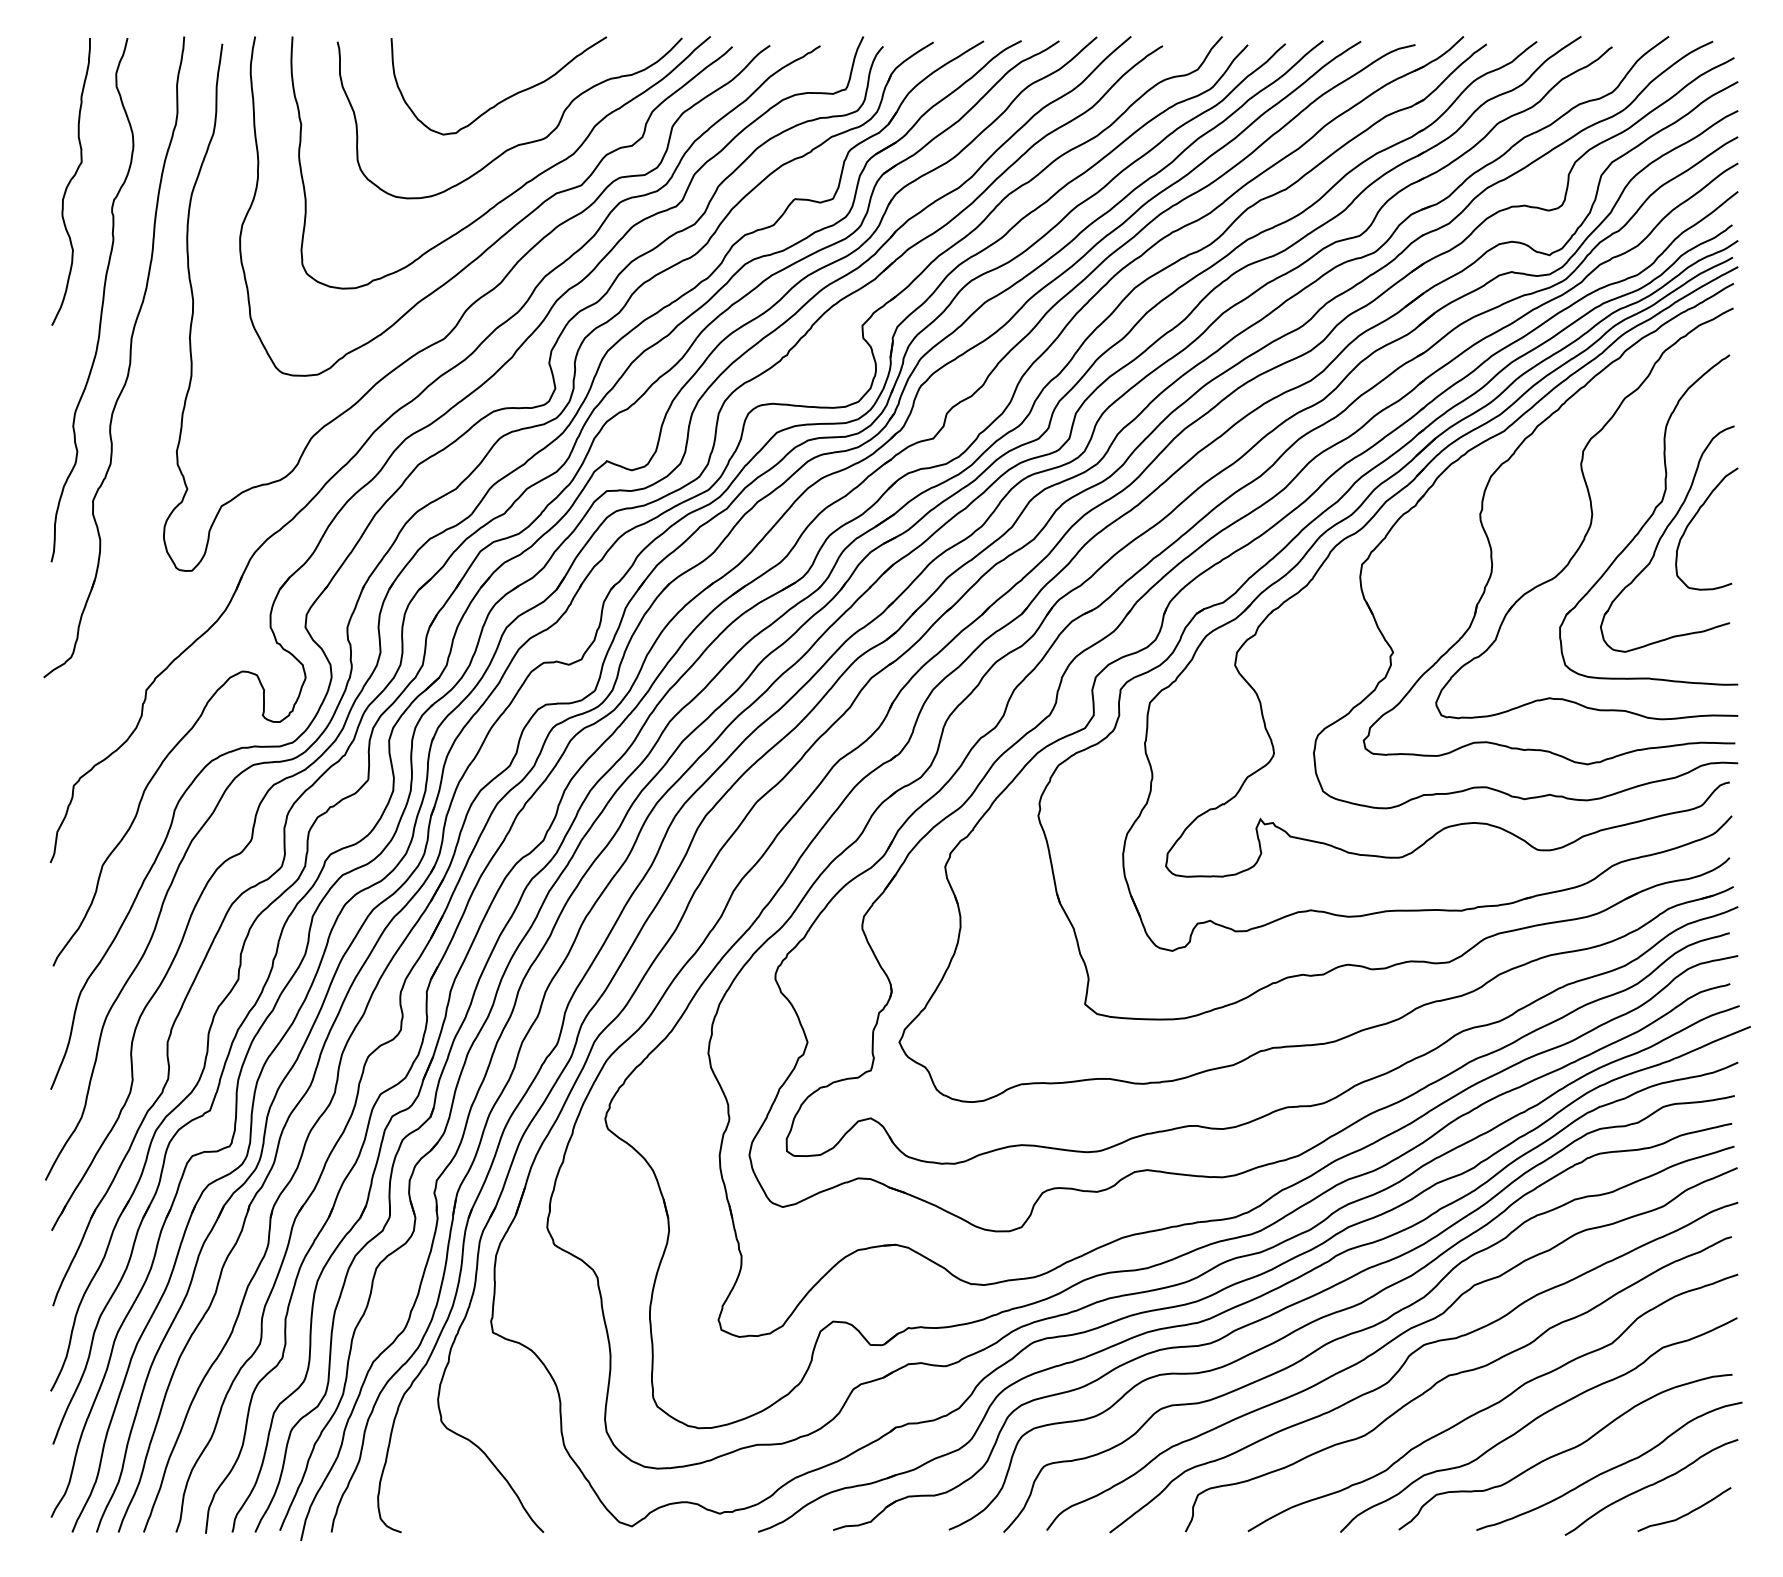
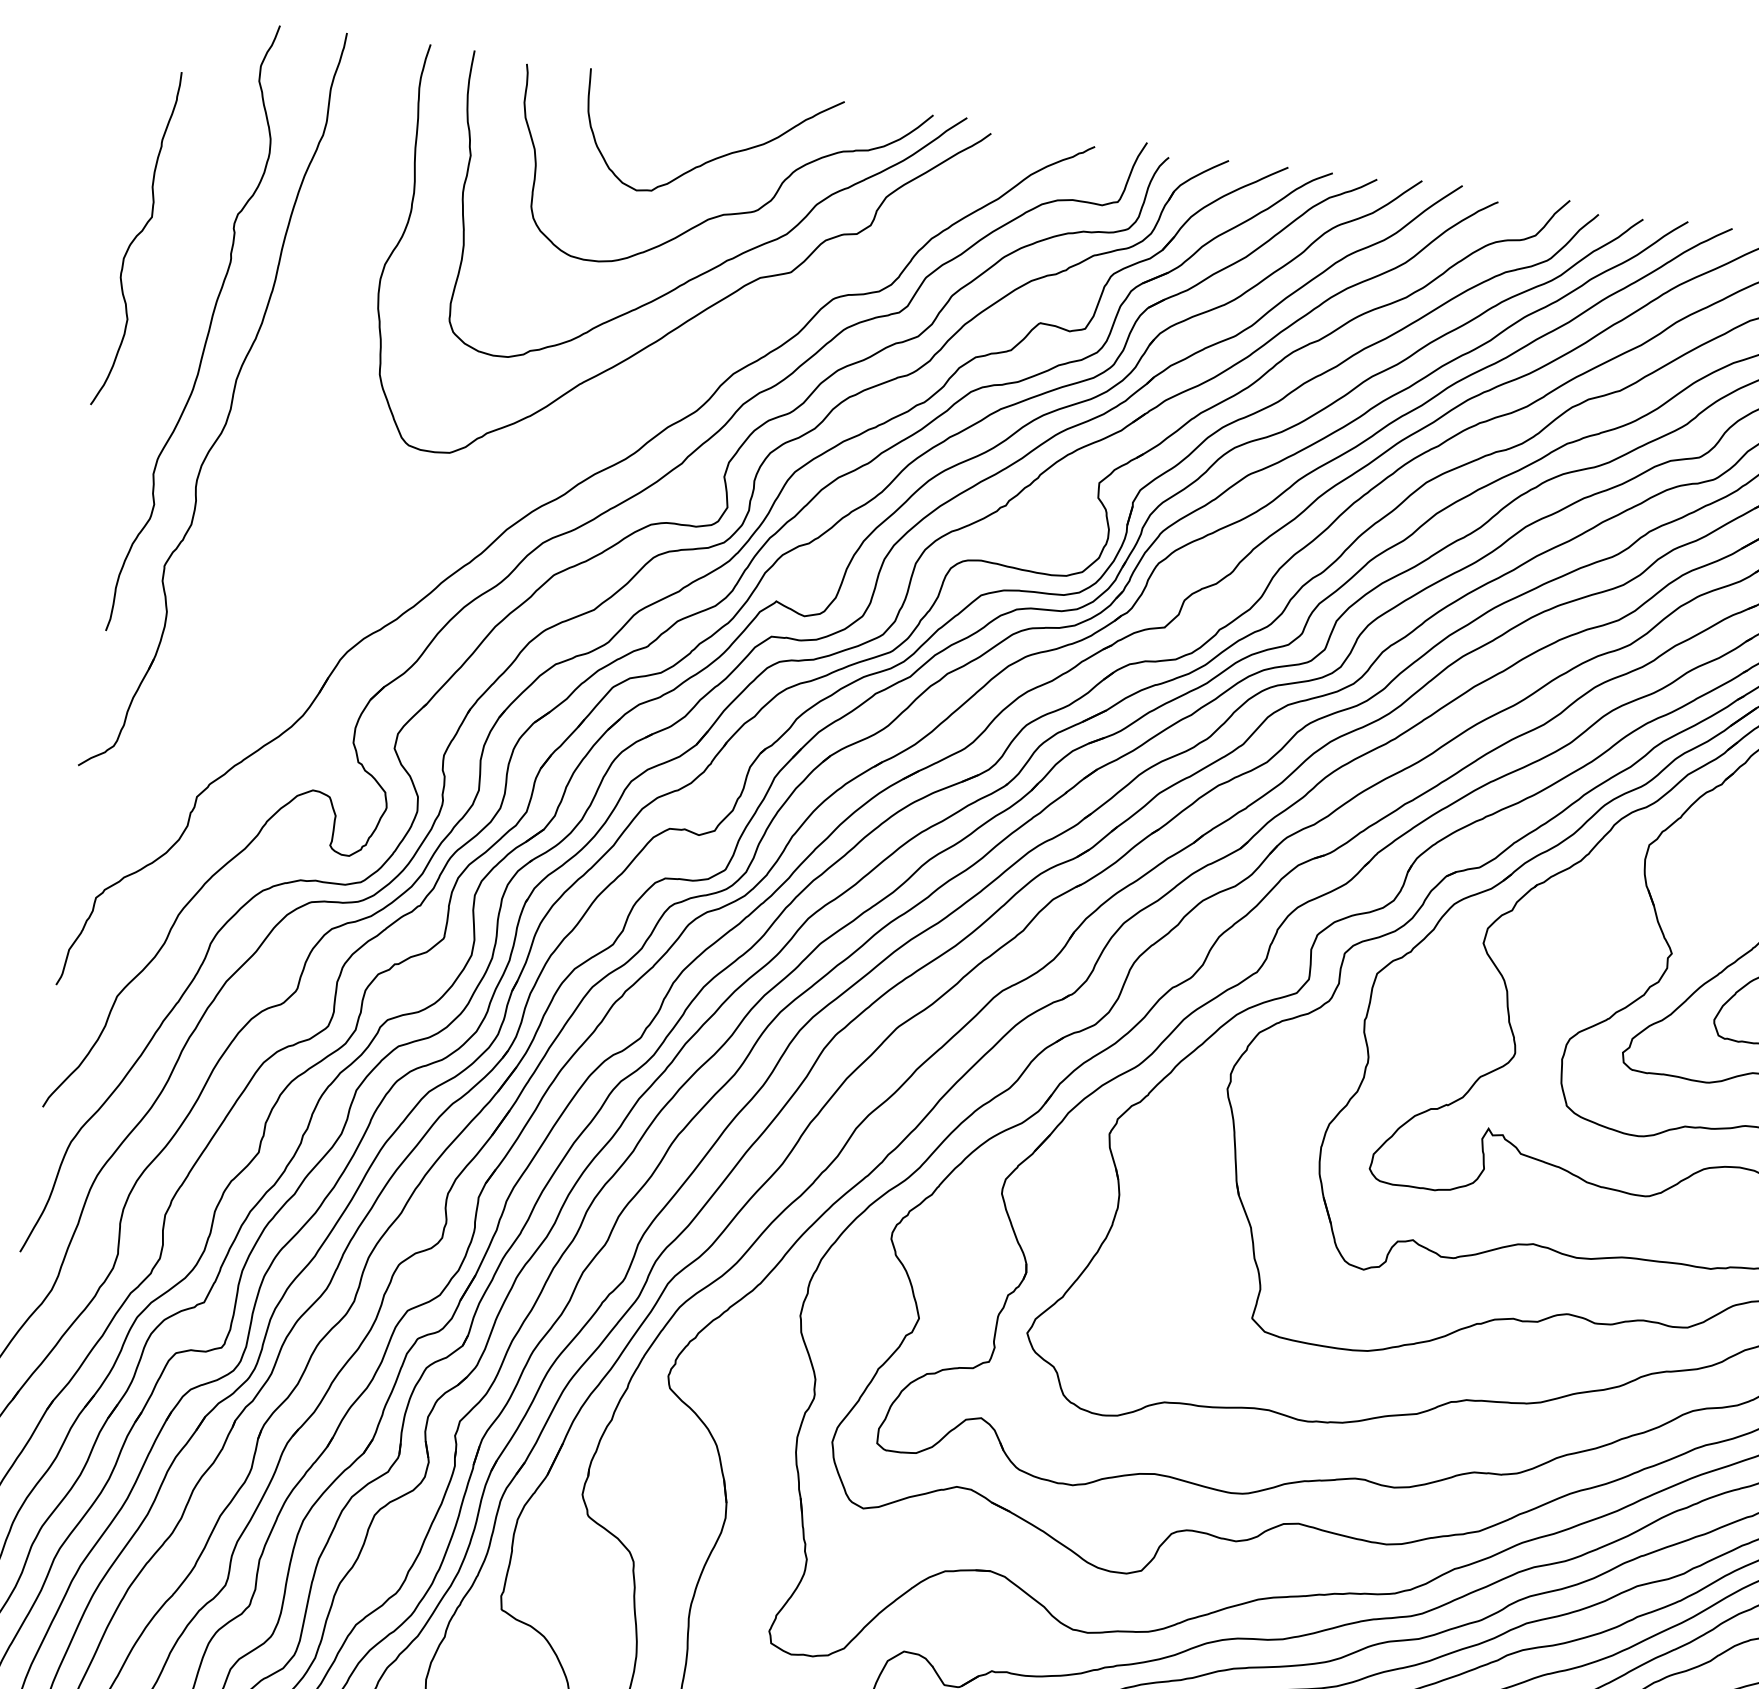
curve: (70, 181) -> (135, 238), moved
curve: (467, 307) -> (637, 397), removed

